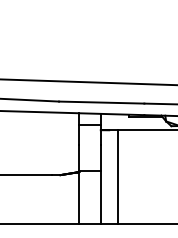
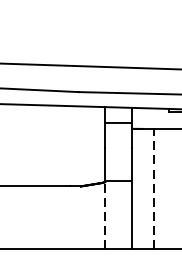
line: (117, 177) -> (153, 189), solid -> dashed
line: (79, 197) -> (105, 215), solid -> dashed

